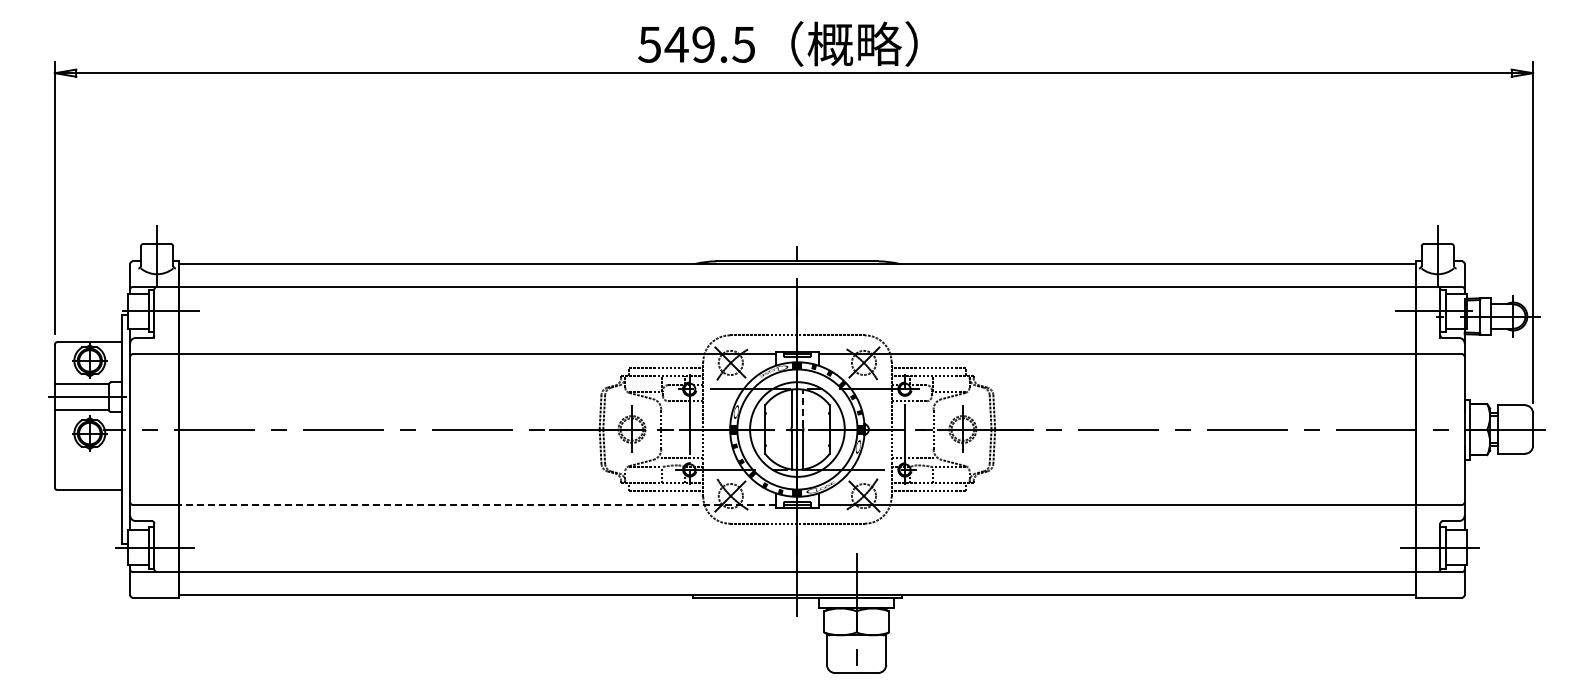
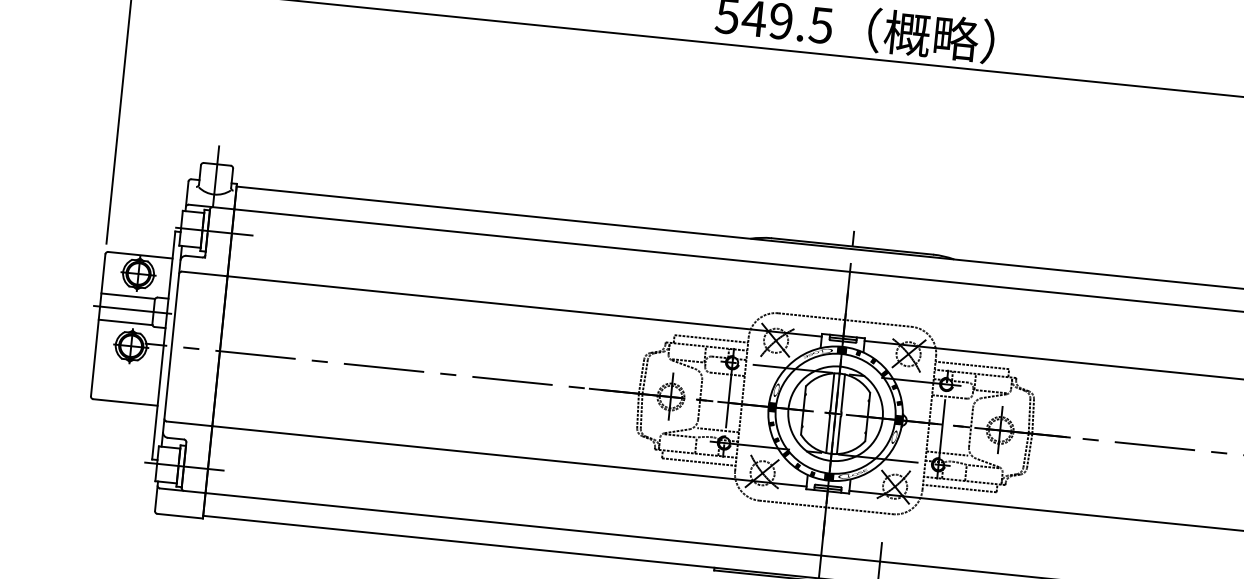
line: (802, 408) -> (842, 393), dashed -> solid
line: (477, 504) -> (509, 455), dashed -> solid

